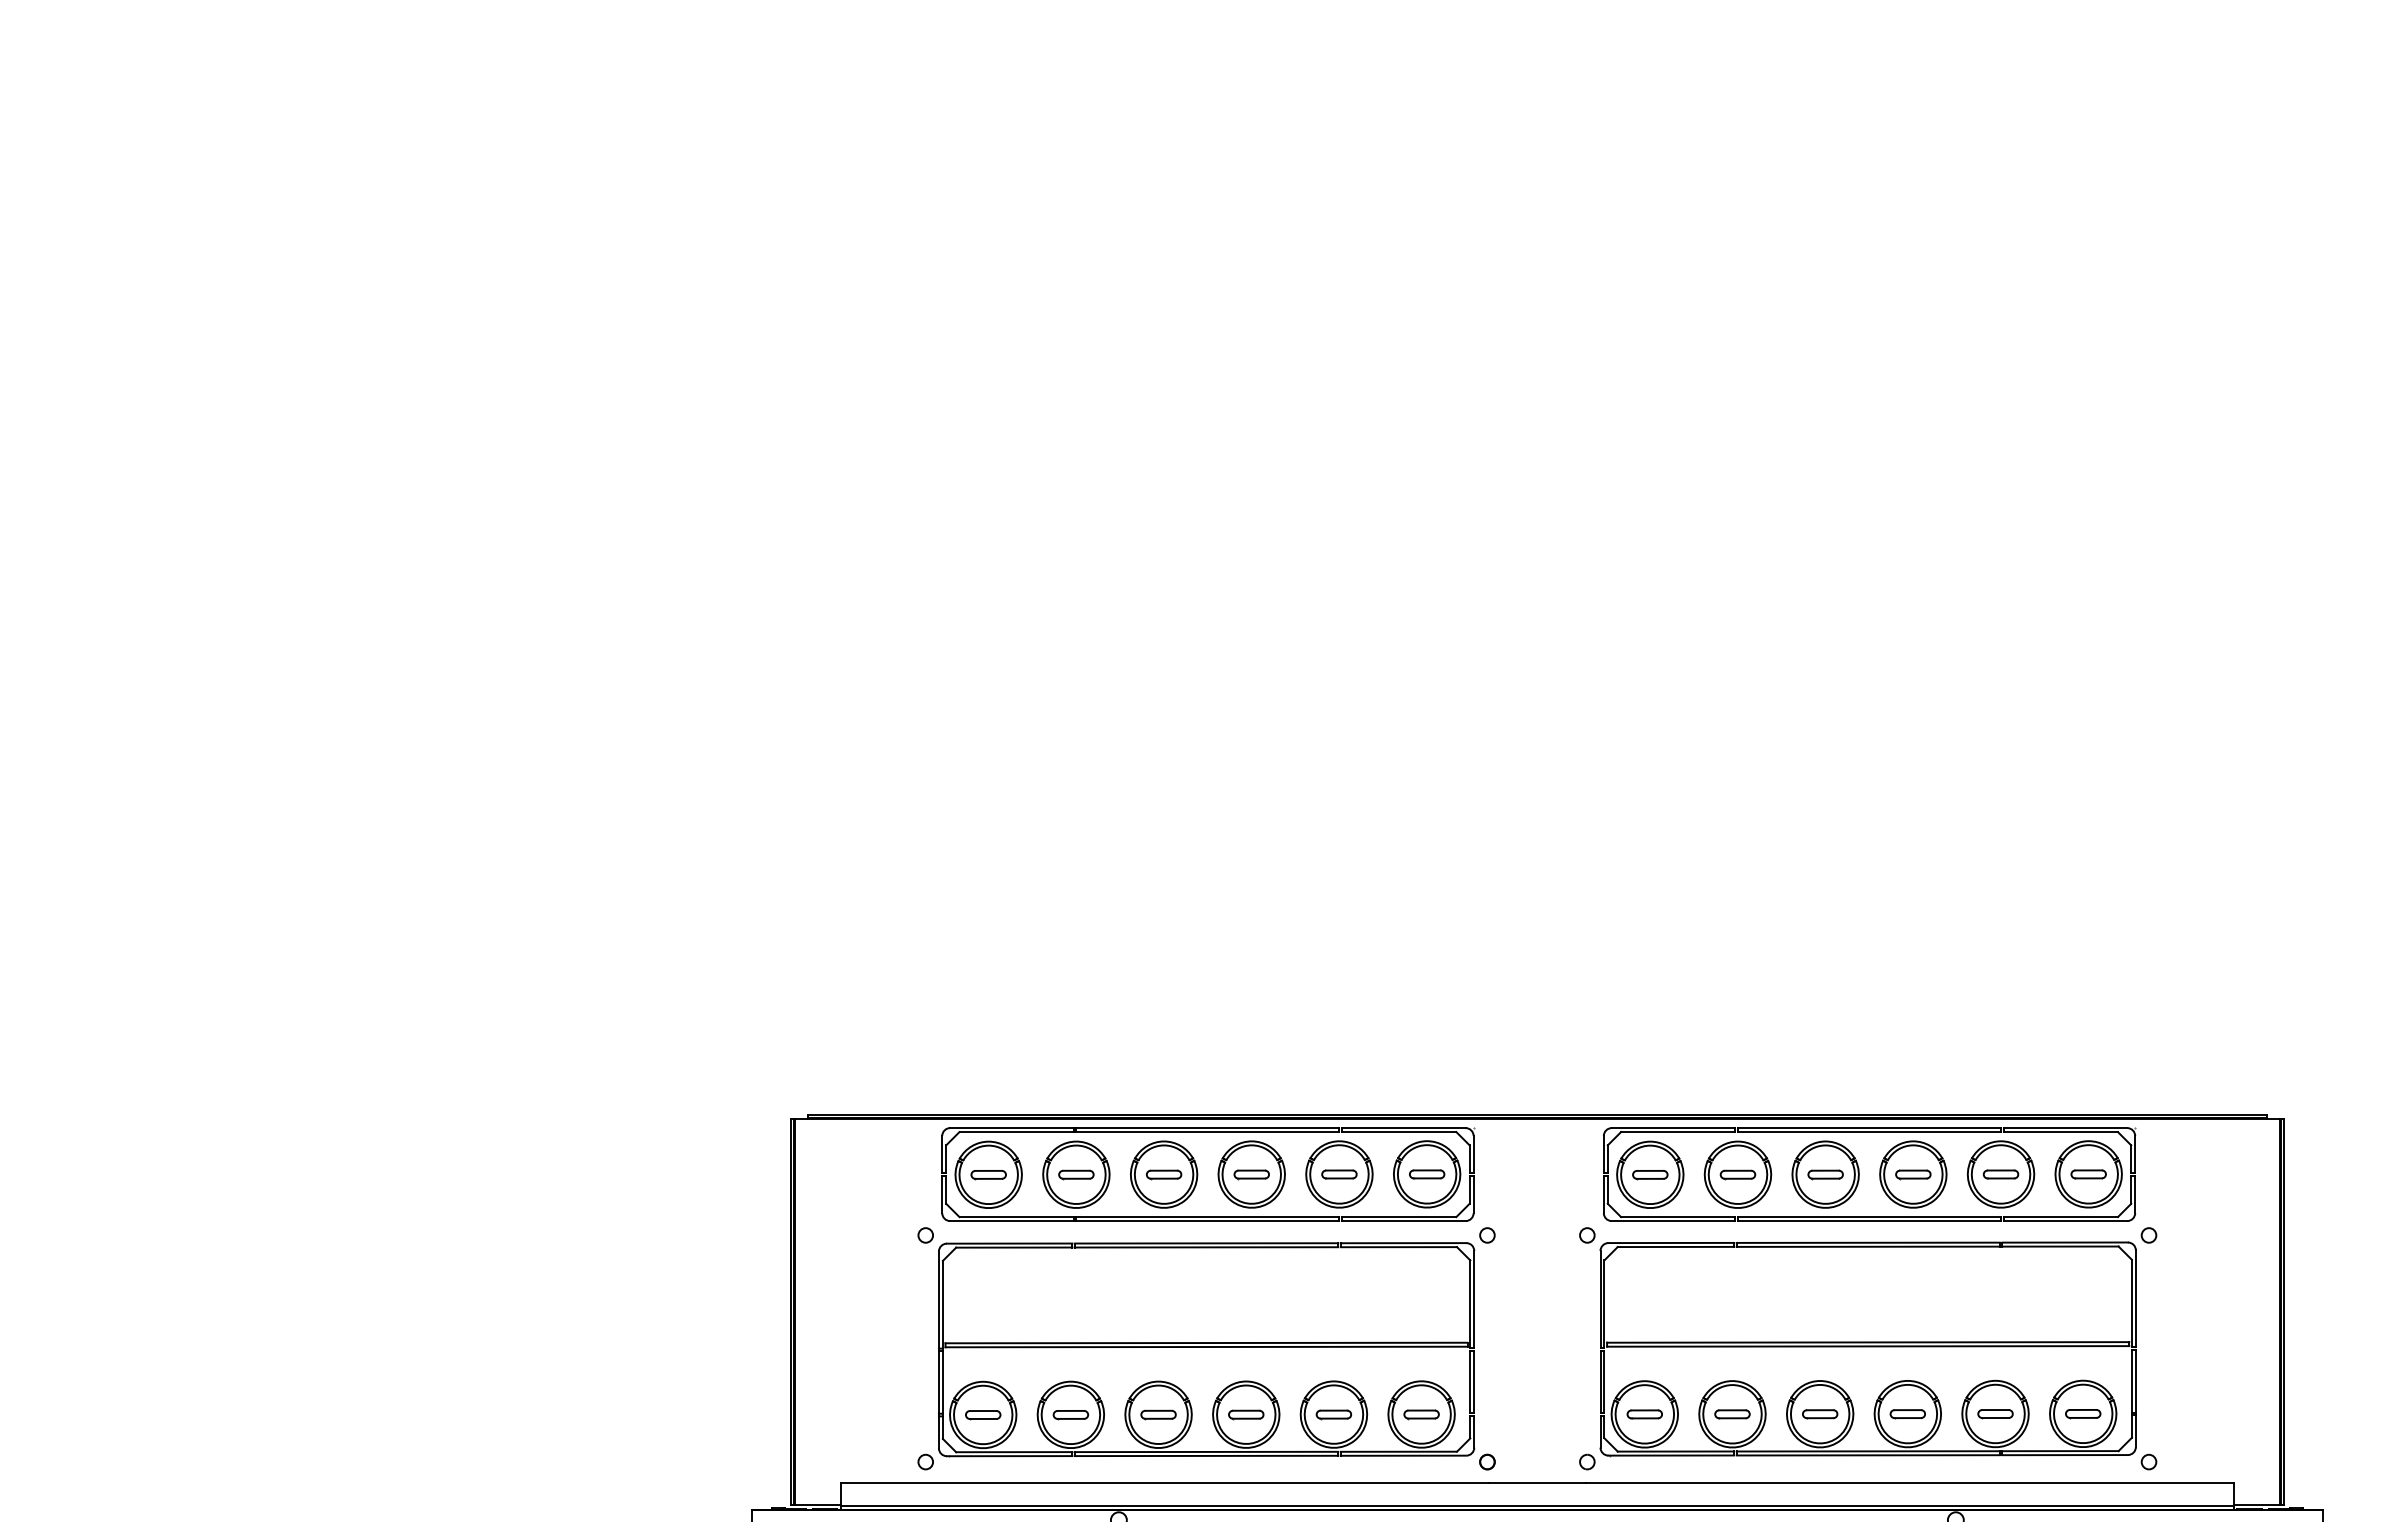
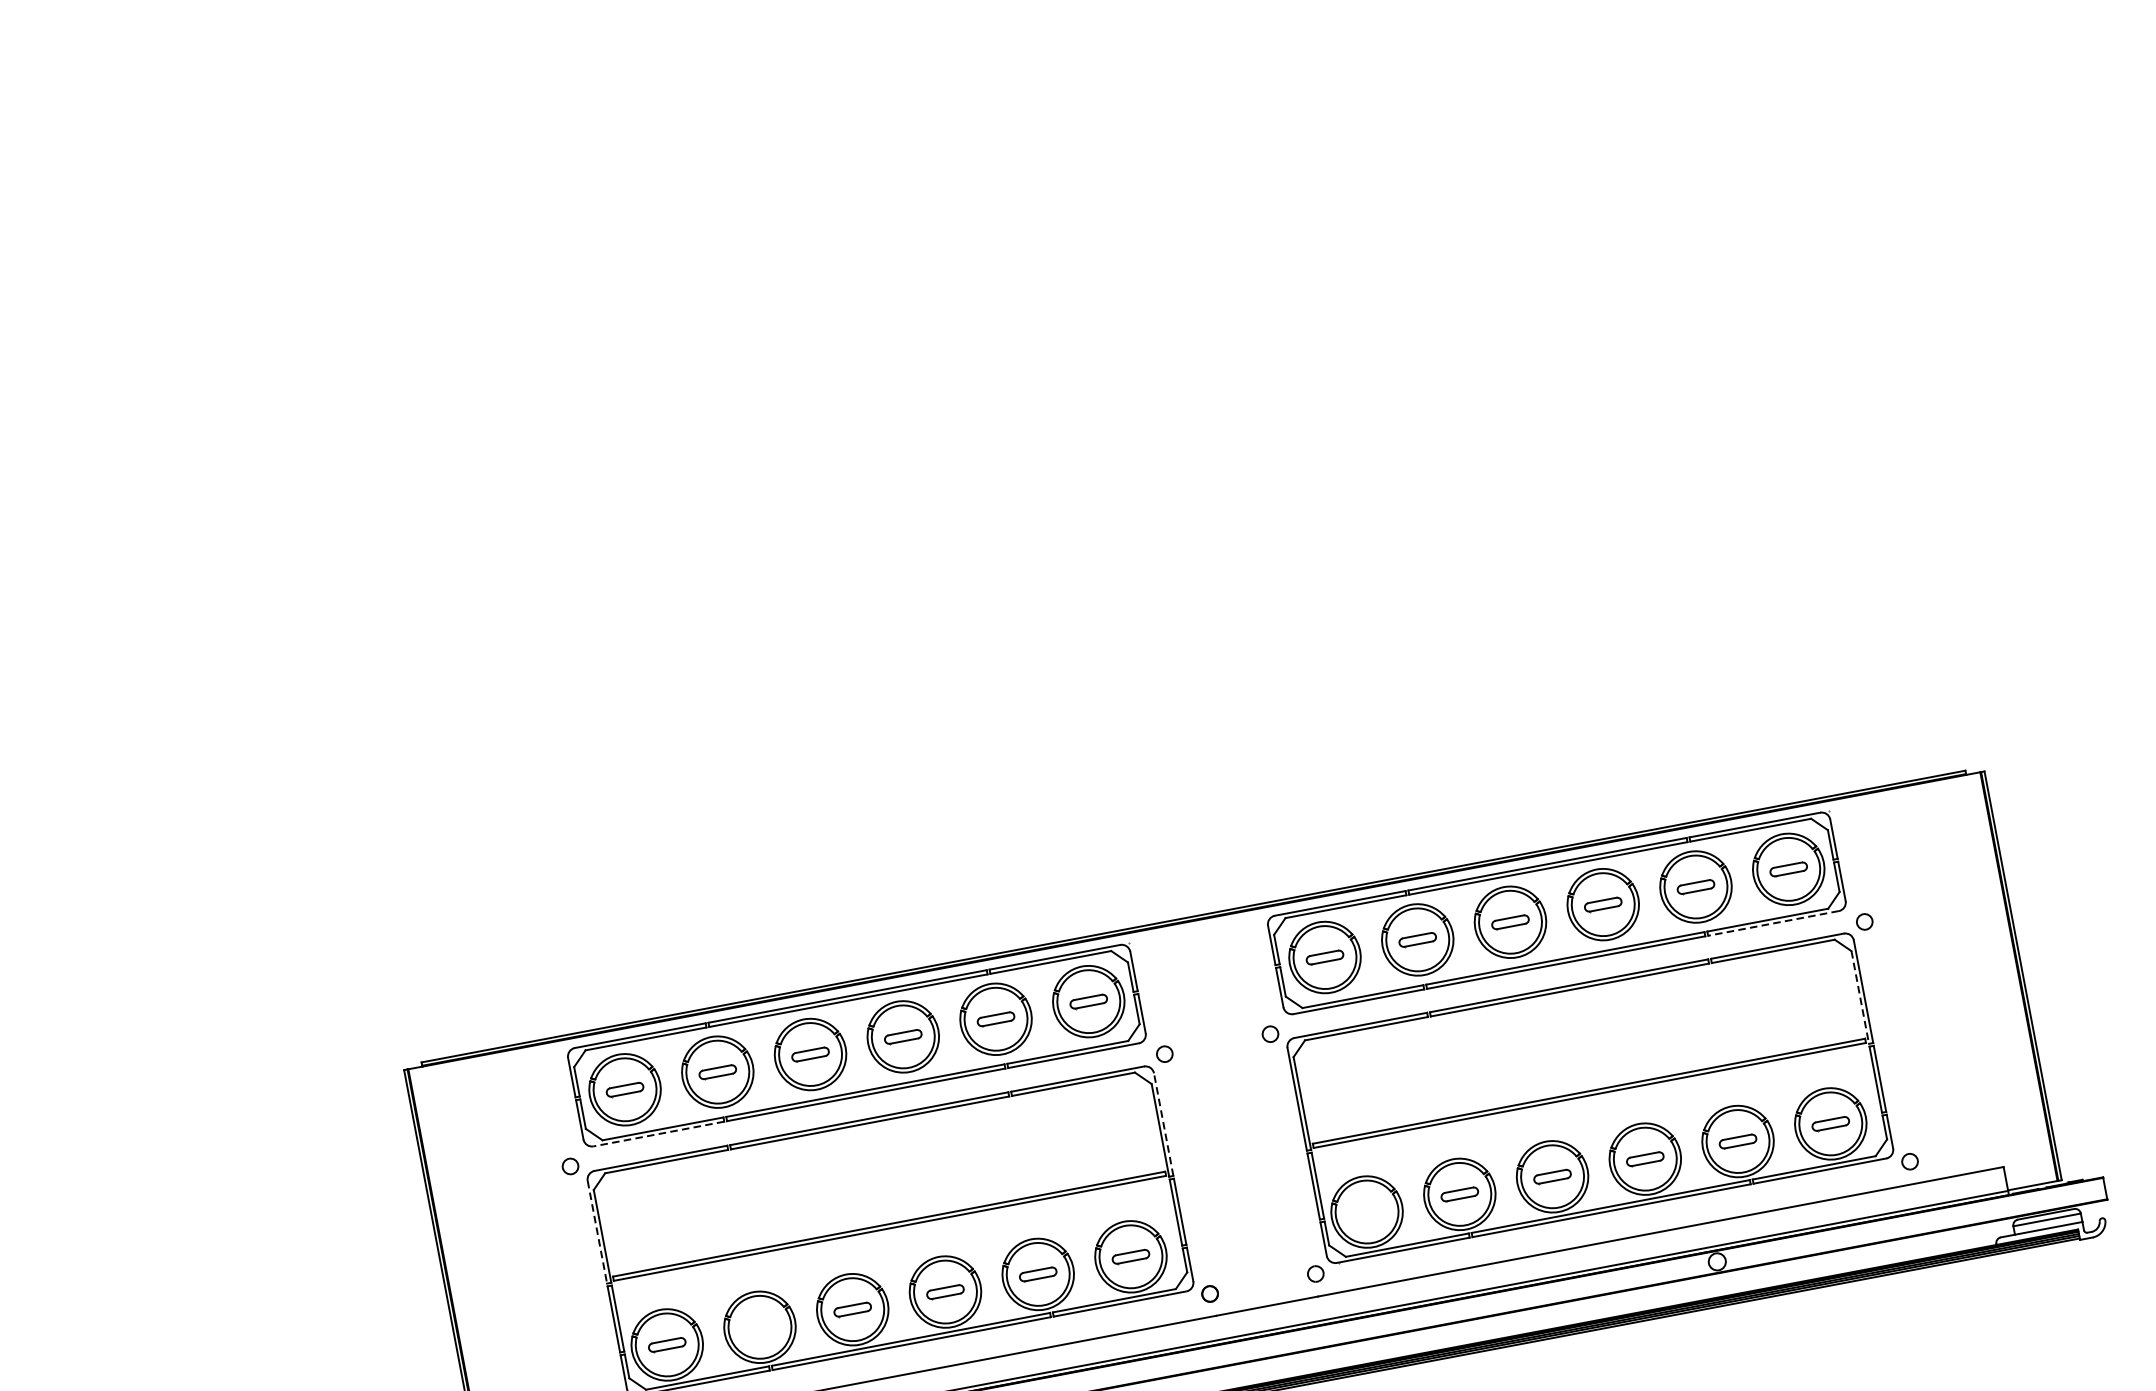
line: (1011, 1221) -> (658, 1134), solid -> dashed
line: (2065, 1221) -> (1773, 923), solid -> dashed
line: (1474, 1299) -> (1163, 1124), solid -> dashed
line: (938, 1300) -> (597, 1232), solid -> dashed
line: (2131, 1303) -> (1859, 997), solid -> dashed
part: (1644, 1414) -> (1366, 1212), removed
part: (1070, 1415) -> (759, 1328), removed

